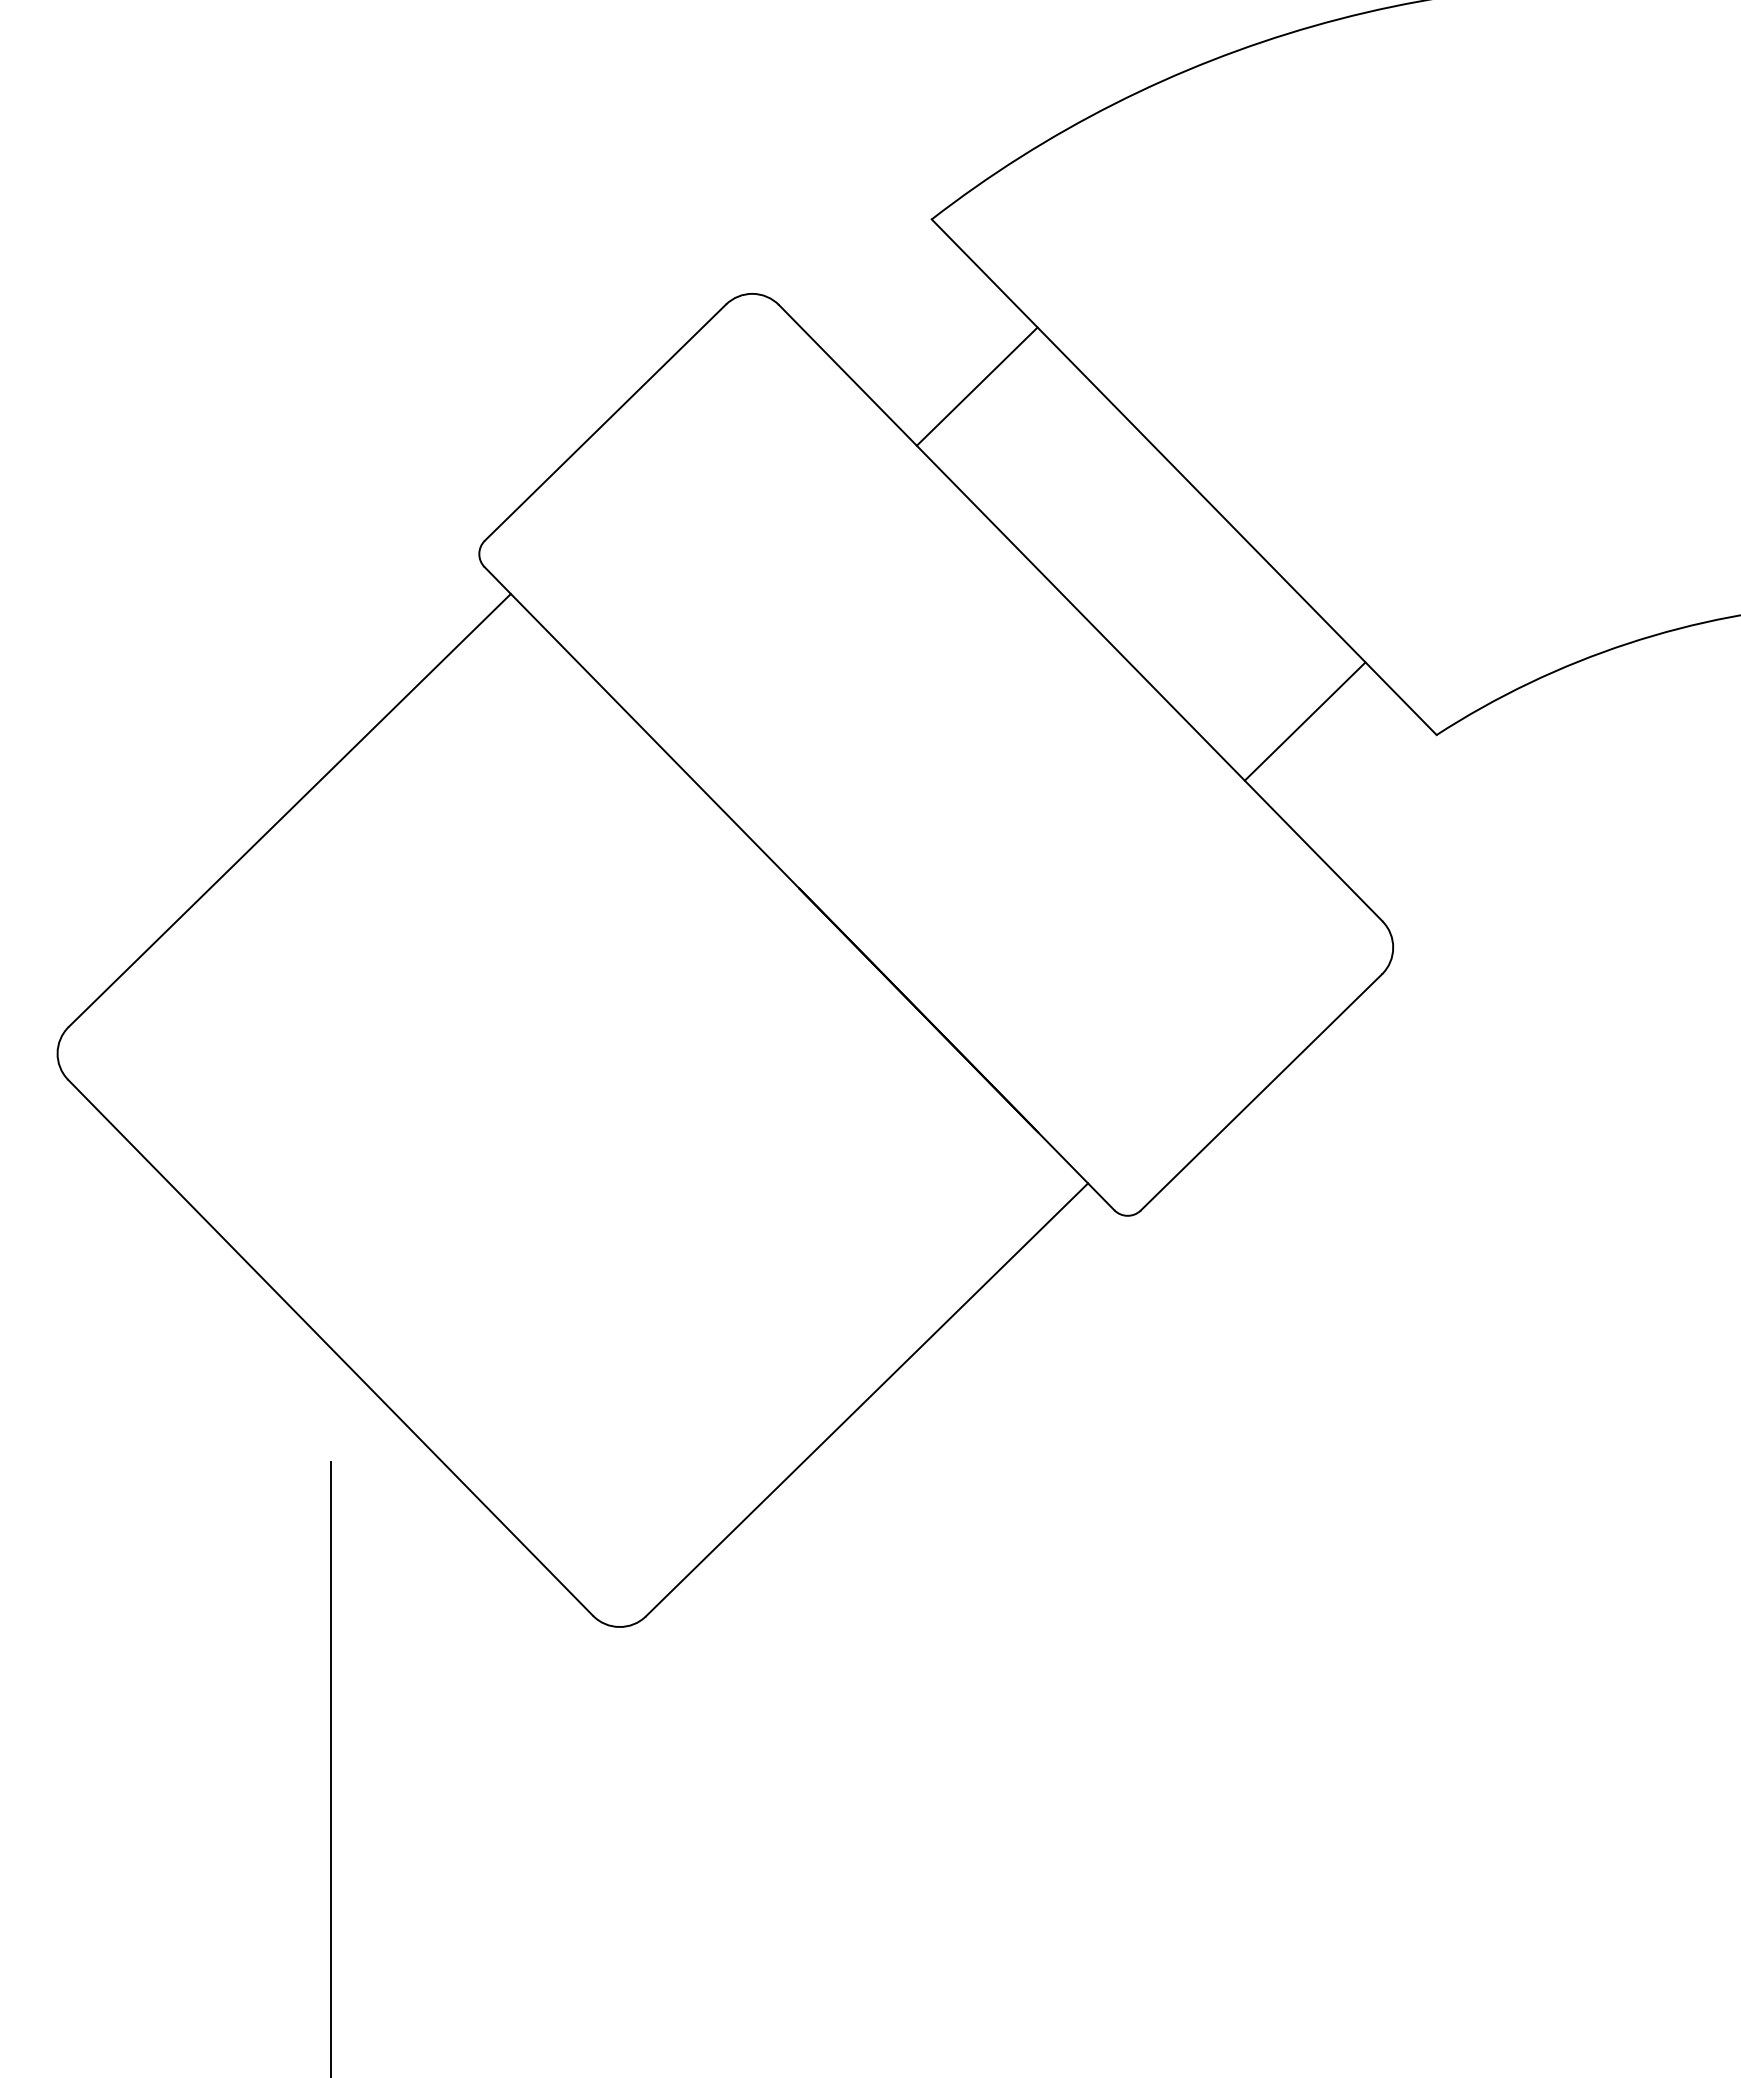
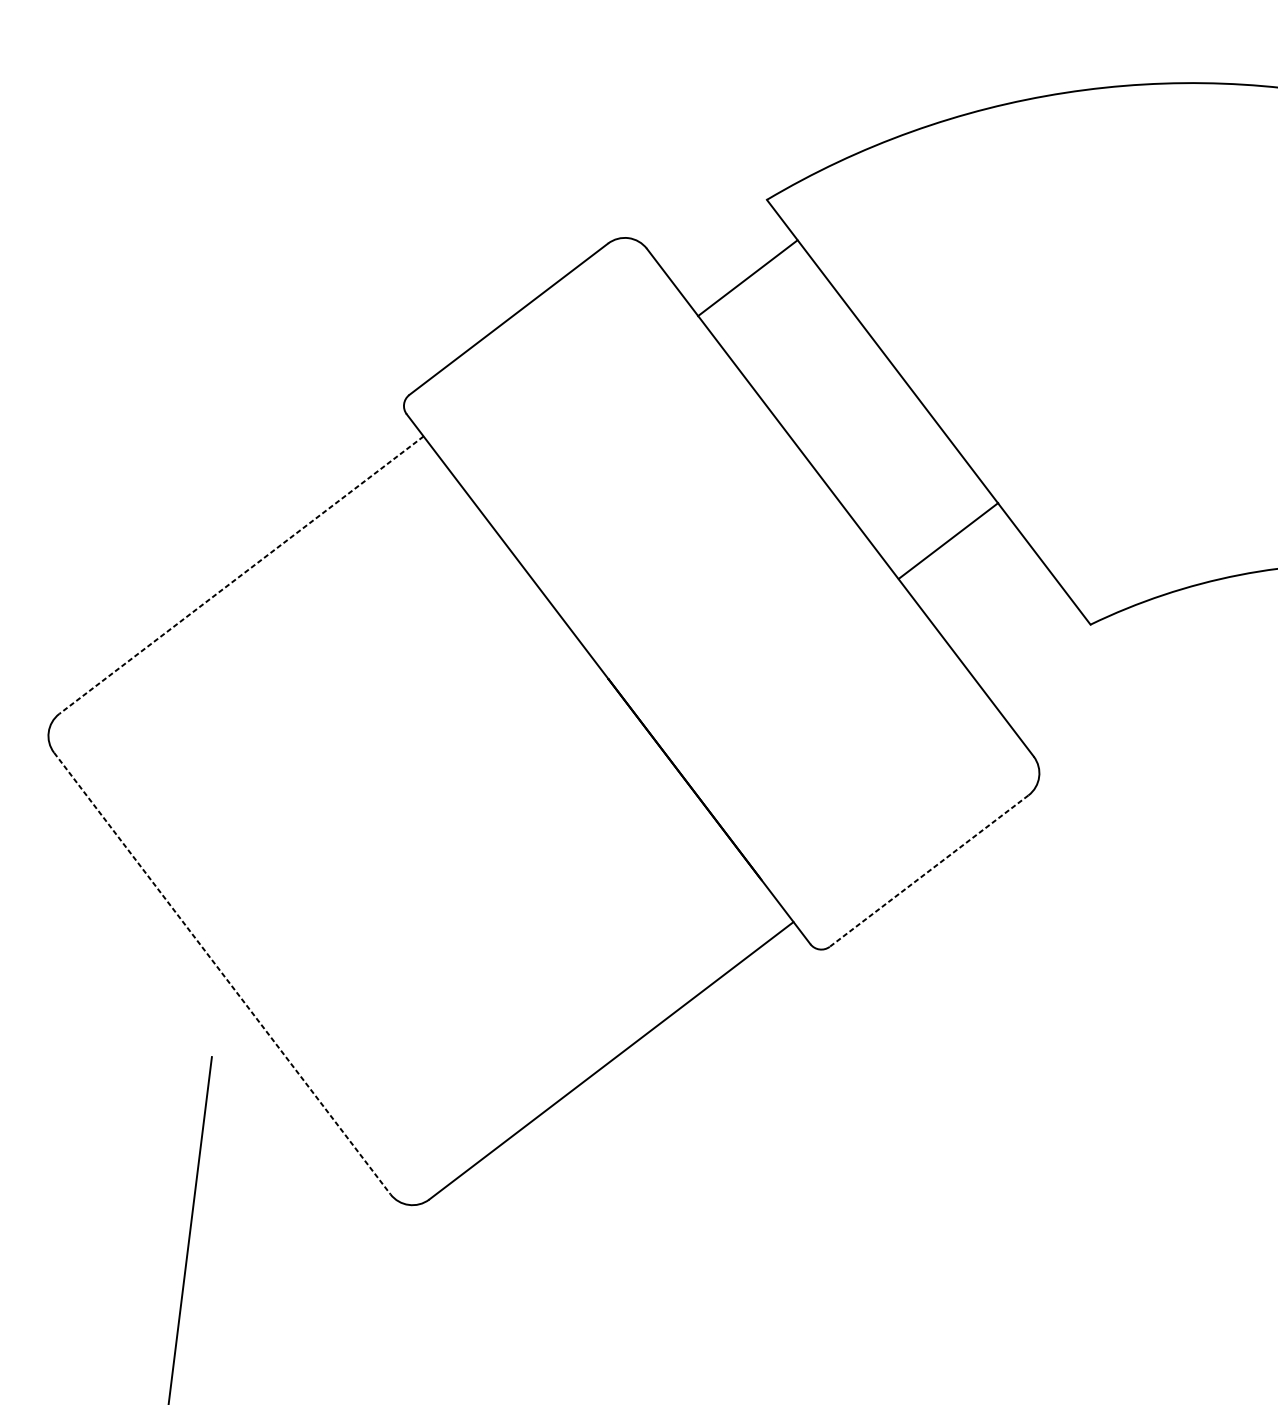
line: (976, 386) -> (747, 278), moved
line: (1304, 721) -> (947, 540), moved
line: (289, 810) -> (241, 575), solid -> dashed
line: (1261, 1092) -> (929, 871), solid -> dashed
line: (330, 1347) -> (222, 973), solid -> dashed

